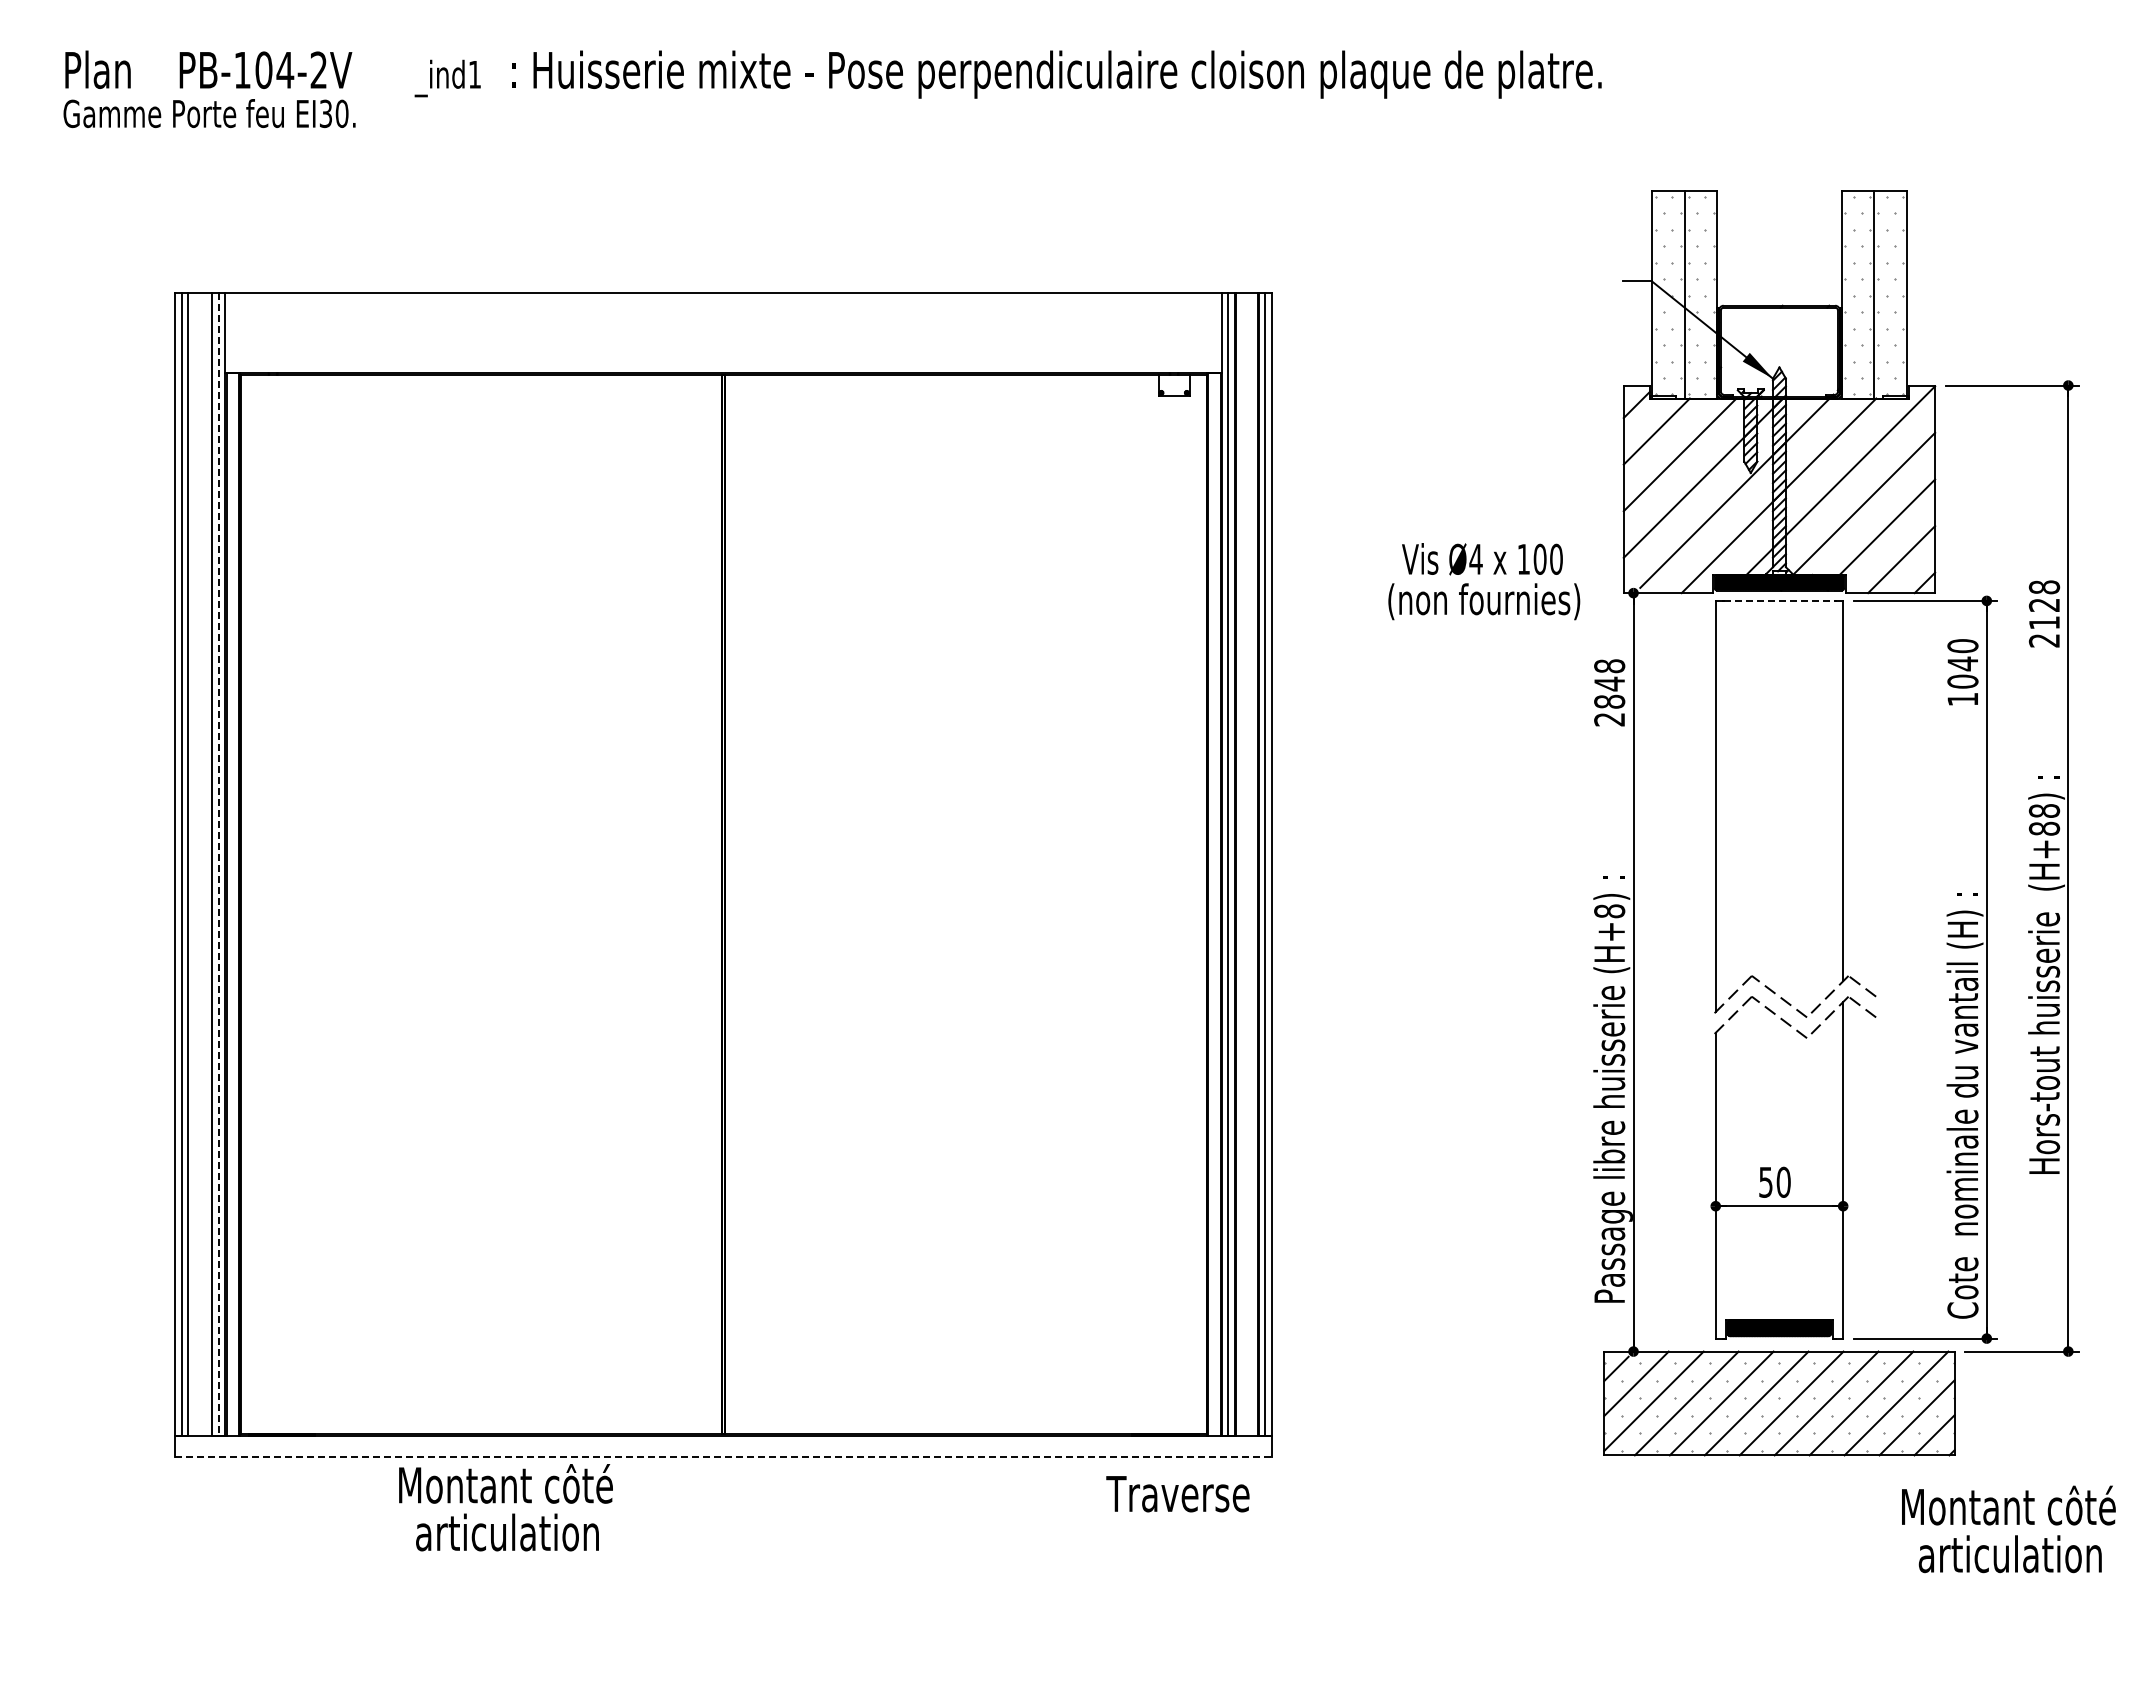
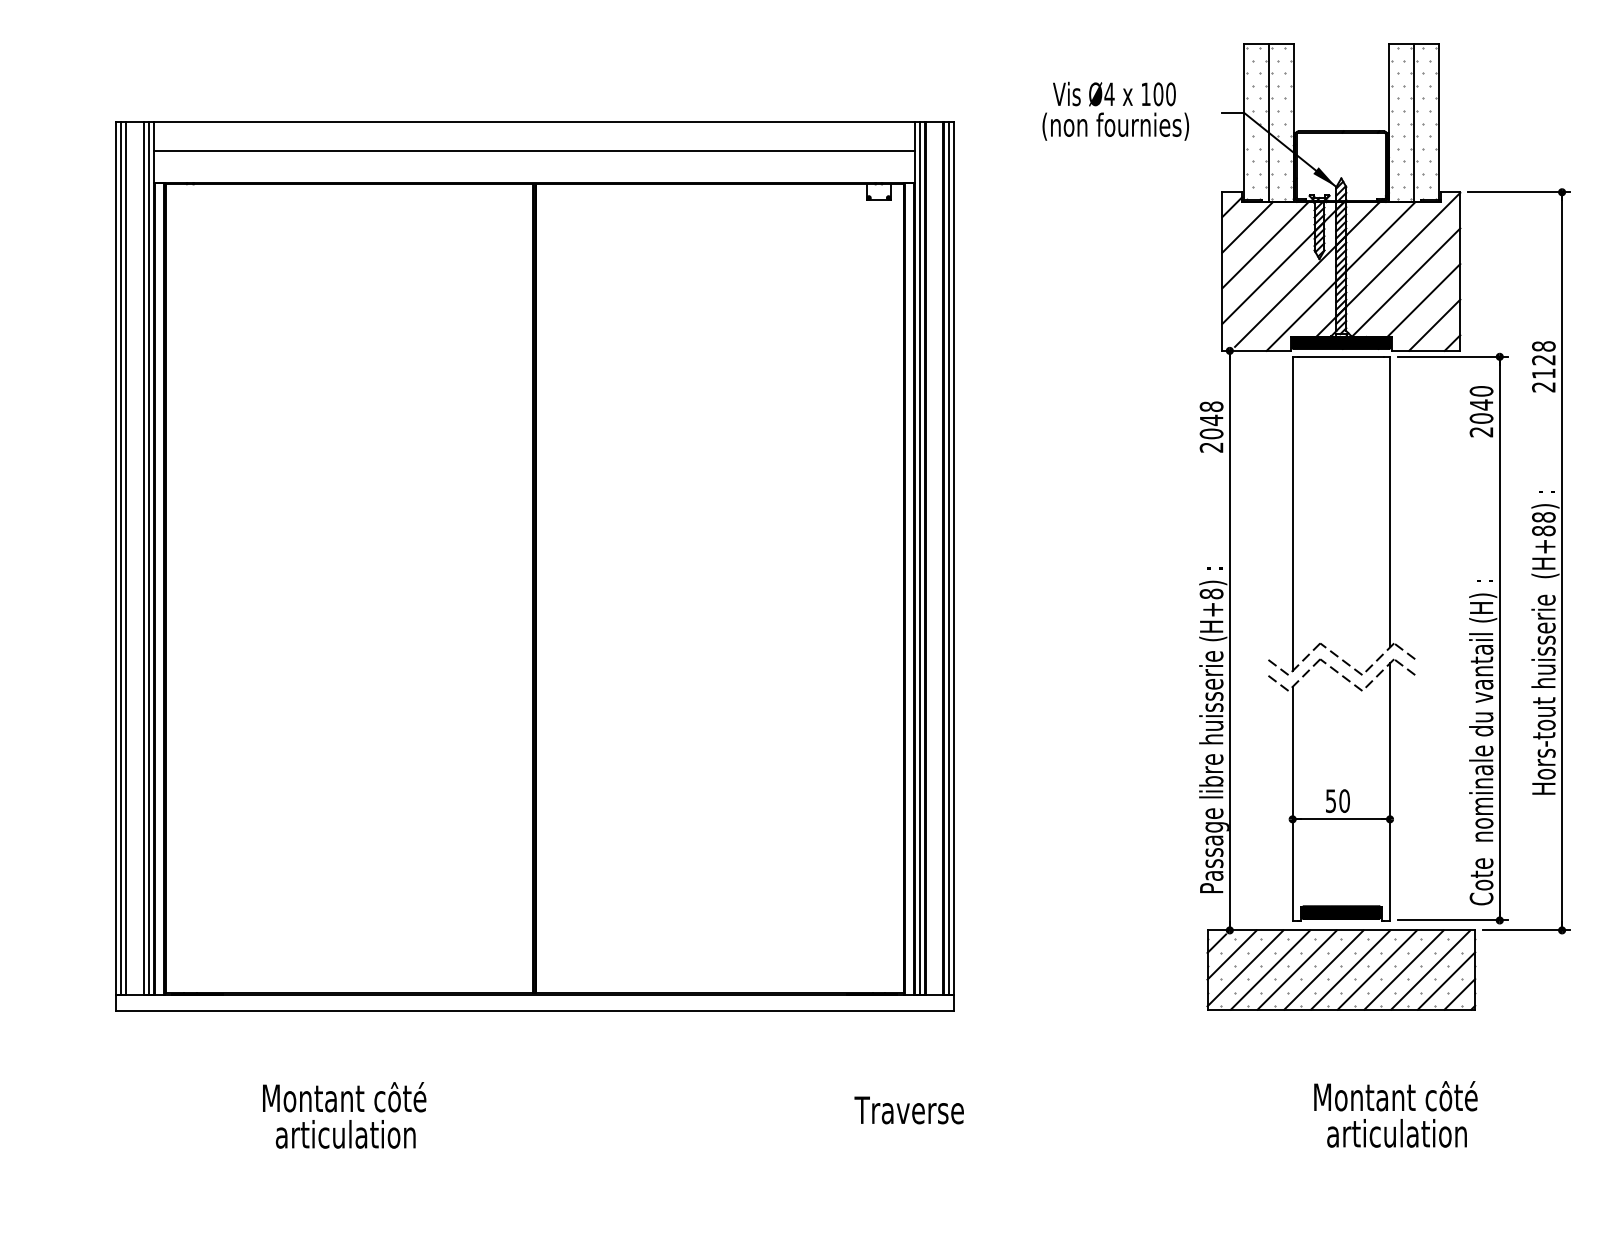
line: (723, 331) -> (534, 150), added
text: (1484, 581) -> (1115, 111), moved
line: (1779, 600) -> (1341, 356), dashed -> solid
text: (1962, 699) -> (1481, 432), 1040 -> 2040
text: (1609, 701) -> (1211, 433), 2848 -> 2048
line: (218, 864) -> (148, 558), dashed -> solid
line: (1696, 1006) -> (1277, 666), added
line: (1696, 1027) -> (1277, 682), added
line: (724, 1457) -> (535, 1011), dashed -> solid
text: (1177, 1494) -> (908, 1110), moved
text: (505, 1507) -> (344, 1115), moved
text: (2008, 1529) -> (1395, 1114), moved

